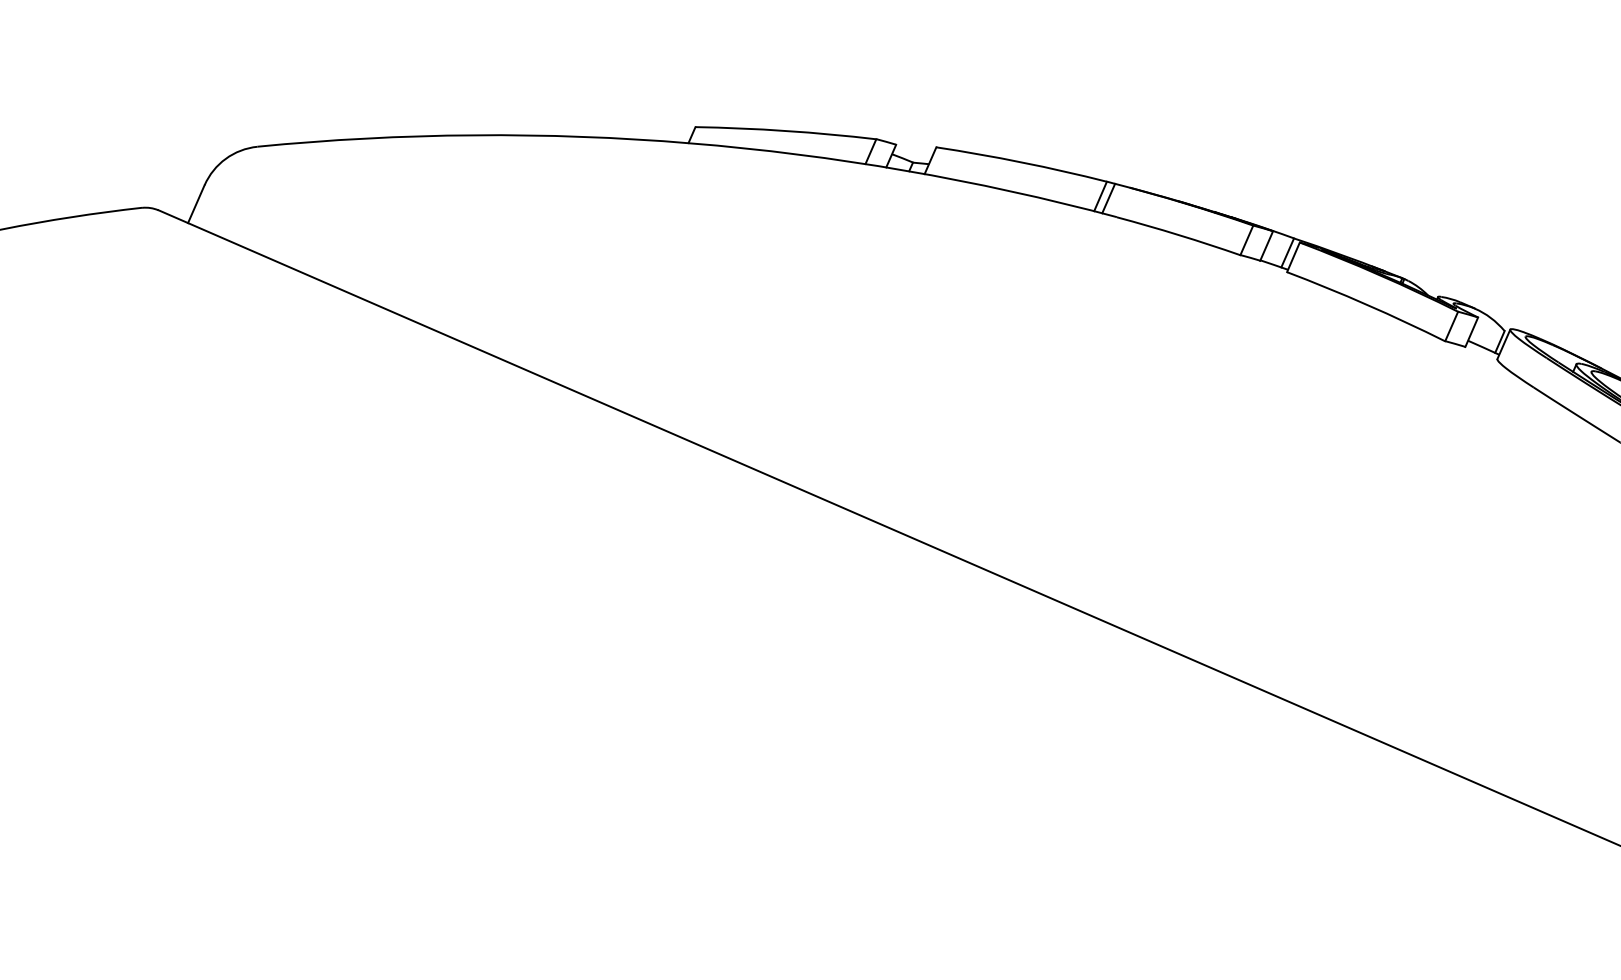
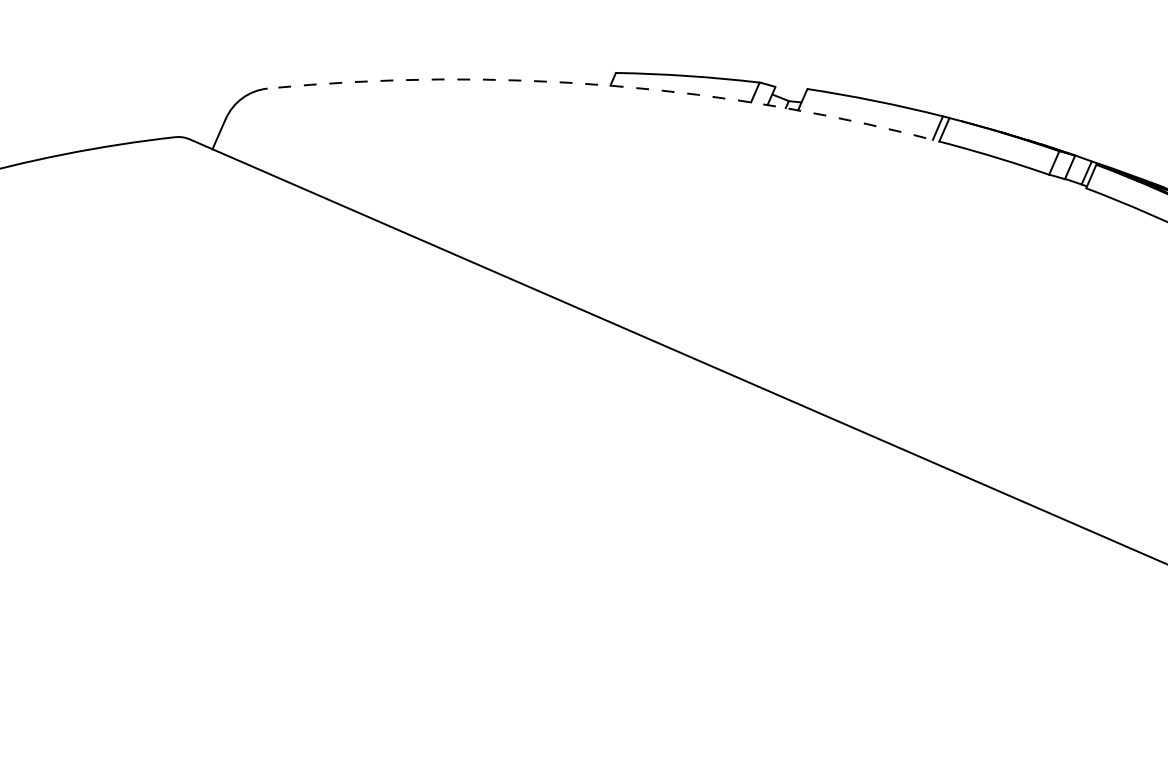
arc: (690, 143) -> (611, 85), solid -> dashed

